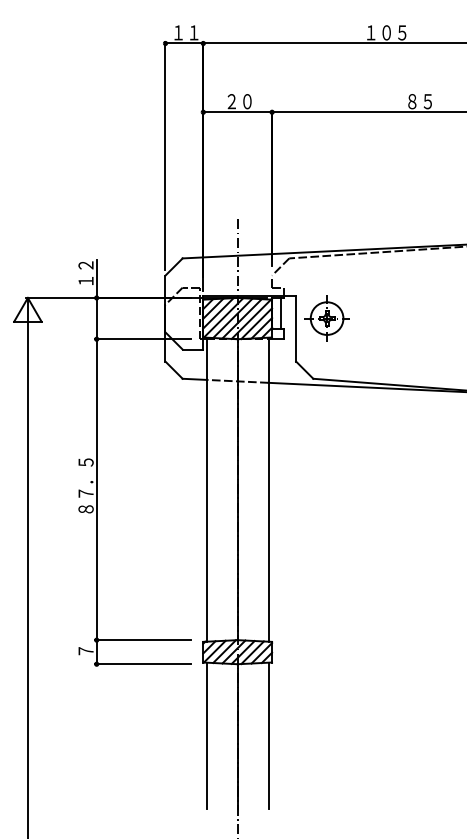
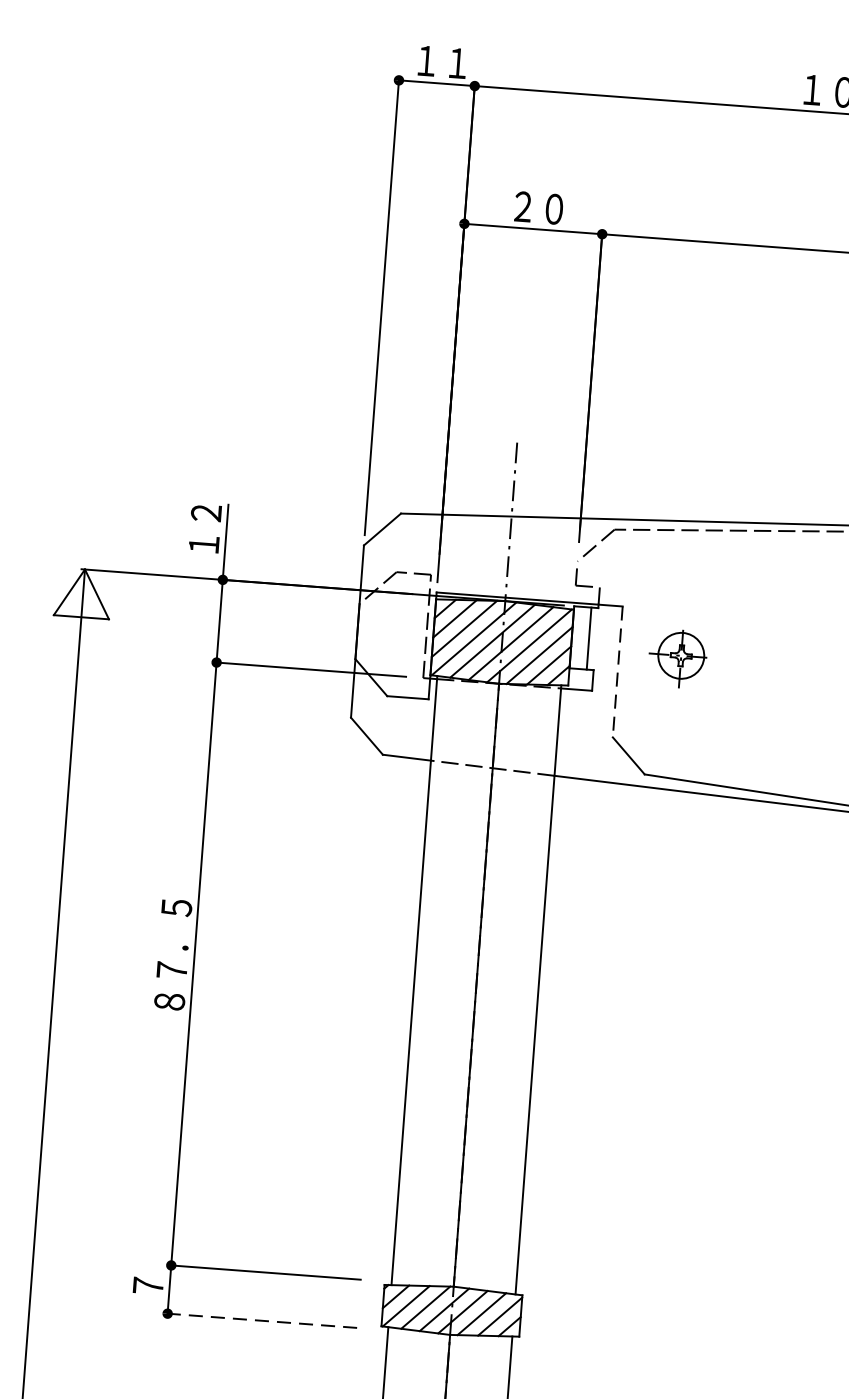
part: (326, 318) -> (680, 655), size x0.7
line: (296, 328) -> (618, 671), solid -> dashed
line: (142, 664) -> (259, 1321), solid -> dashed

